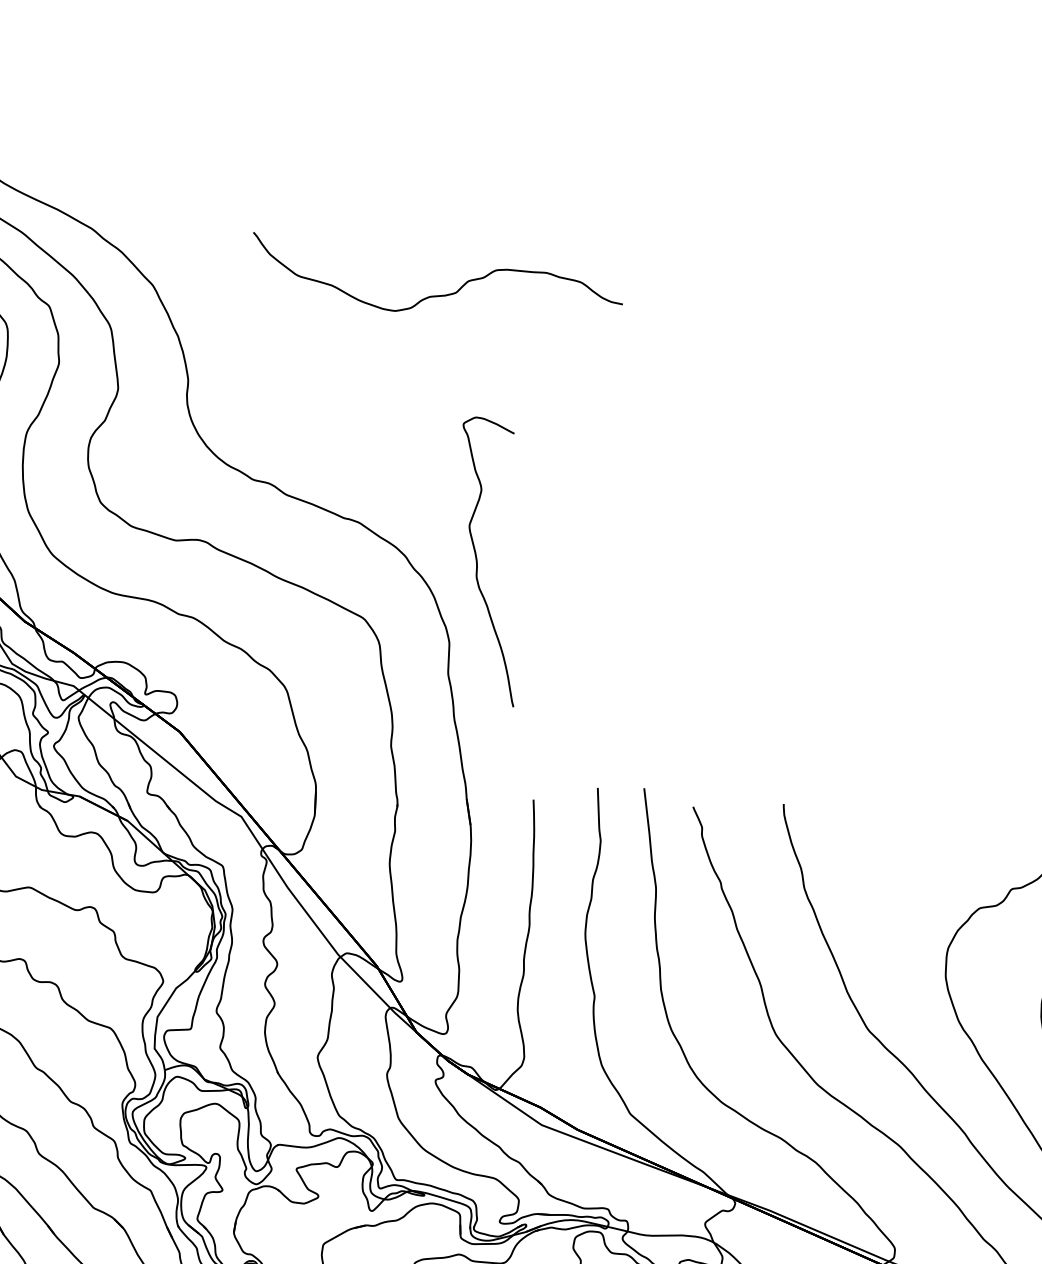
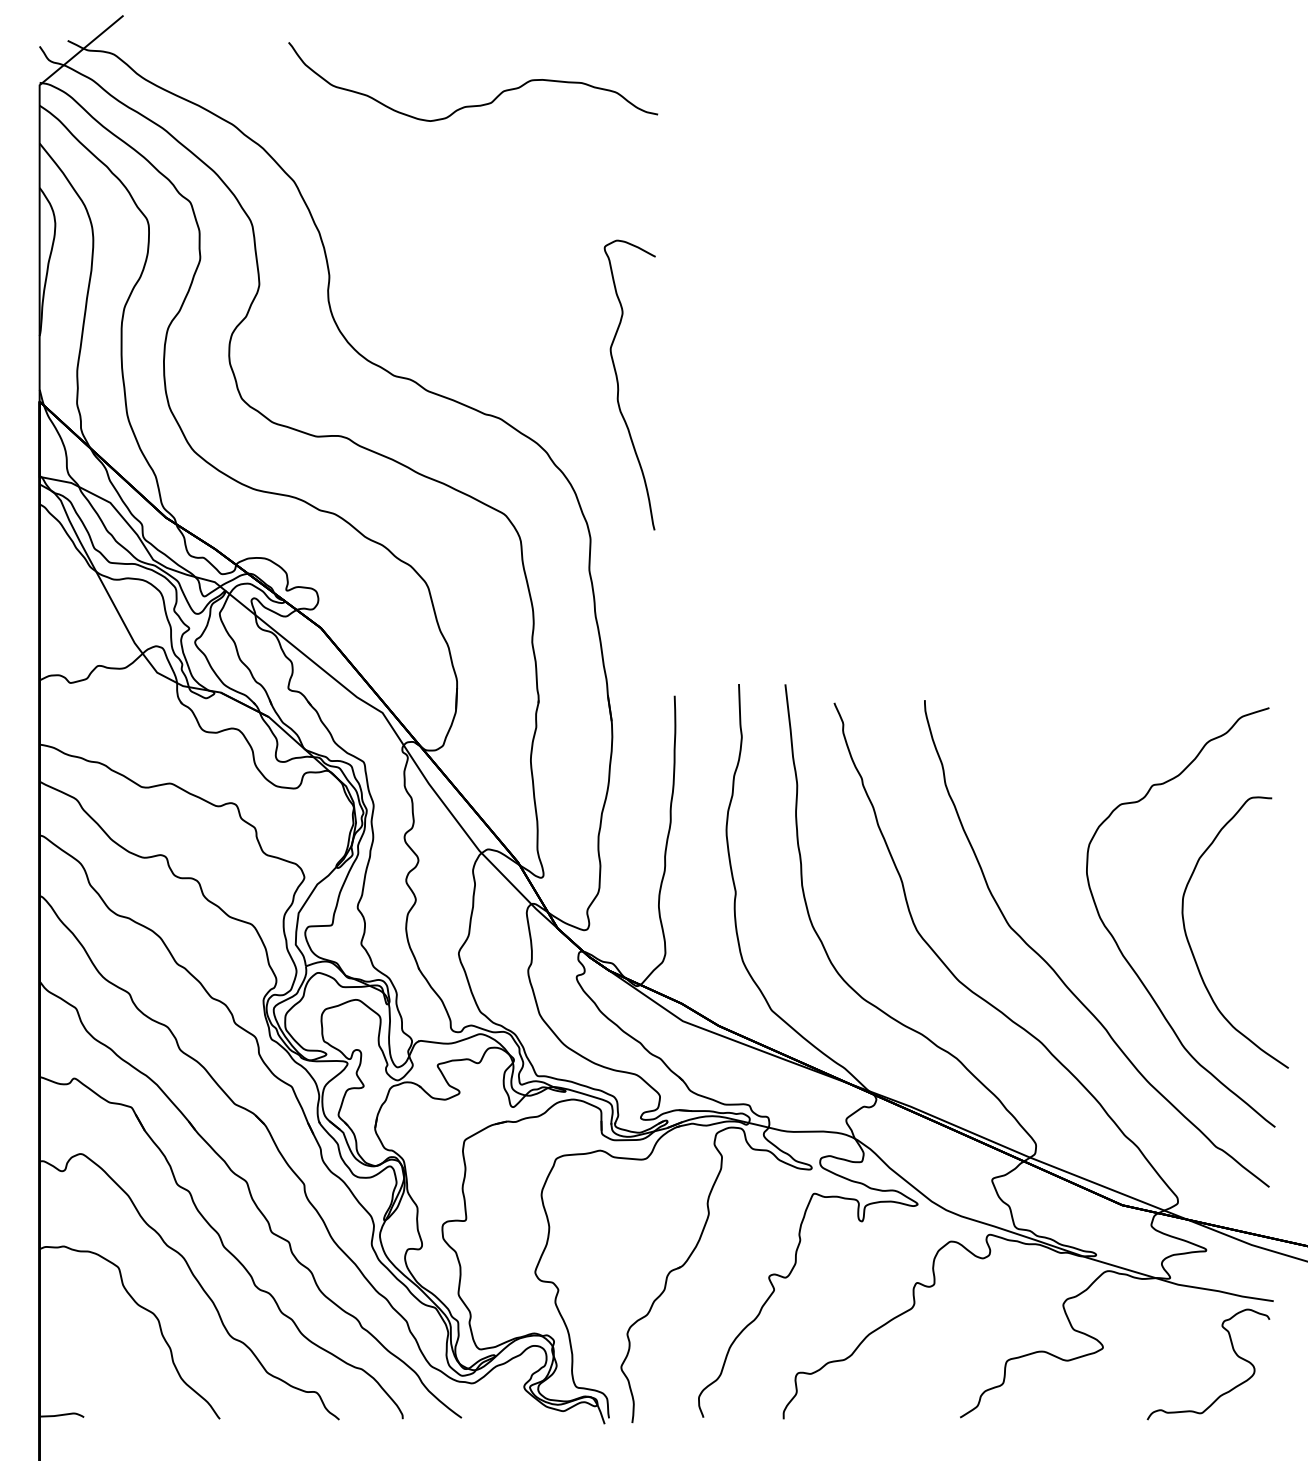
curve: (444, 294) -> (479, 104), moved
curve: (477, 561) -> (618, 384), moved

